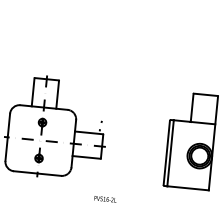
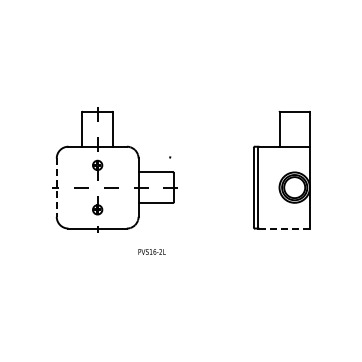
line: (7, 137) -> (56, 188), solid -> dashed
line: (188, 188) -> (284, 228), solid -> dashed
text: (105, 198) -> (151, 251), moved

